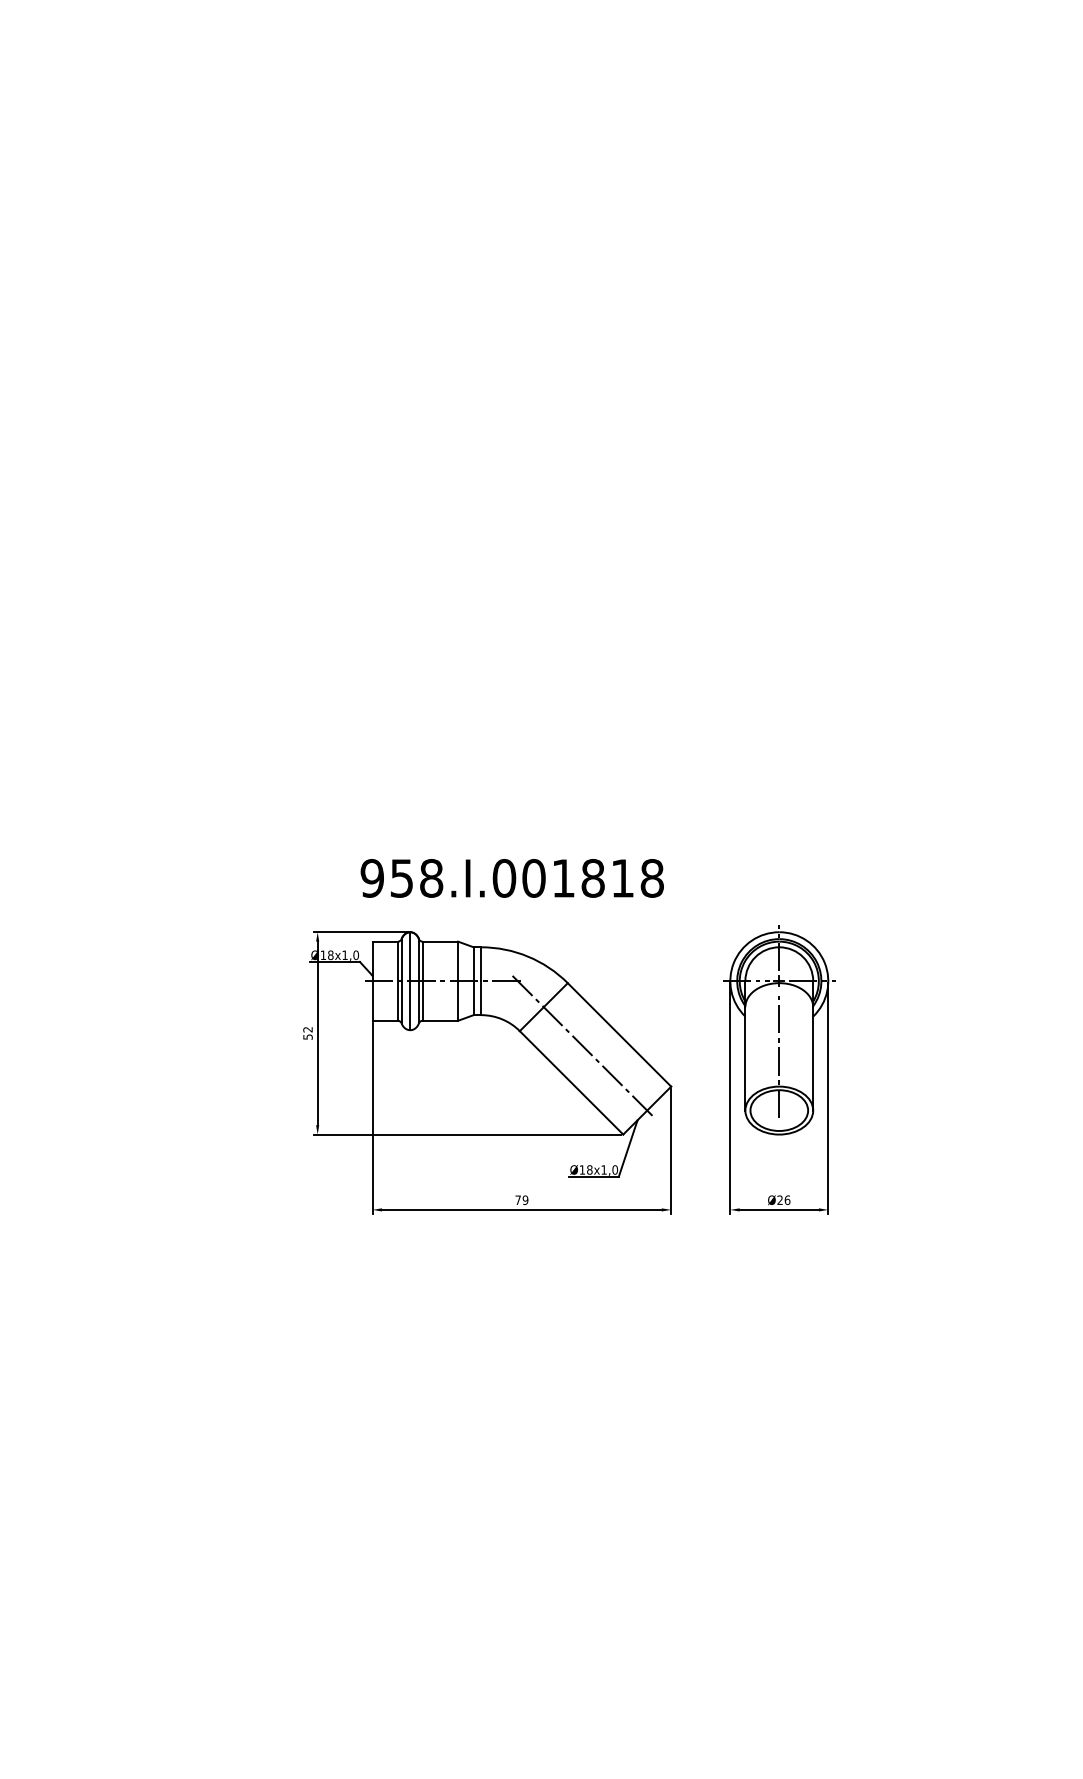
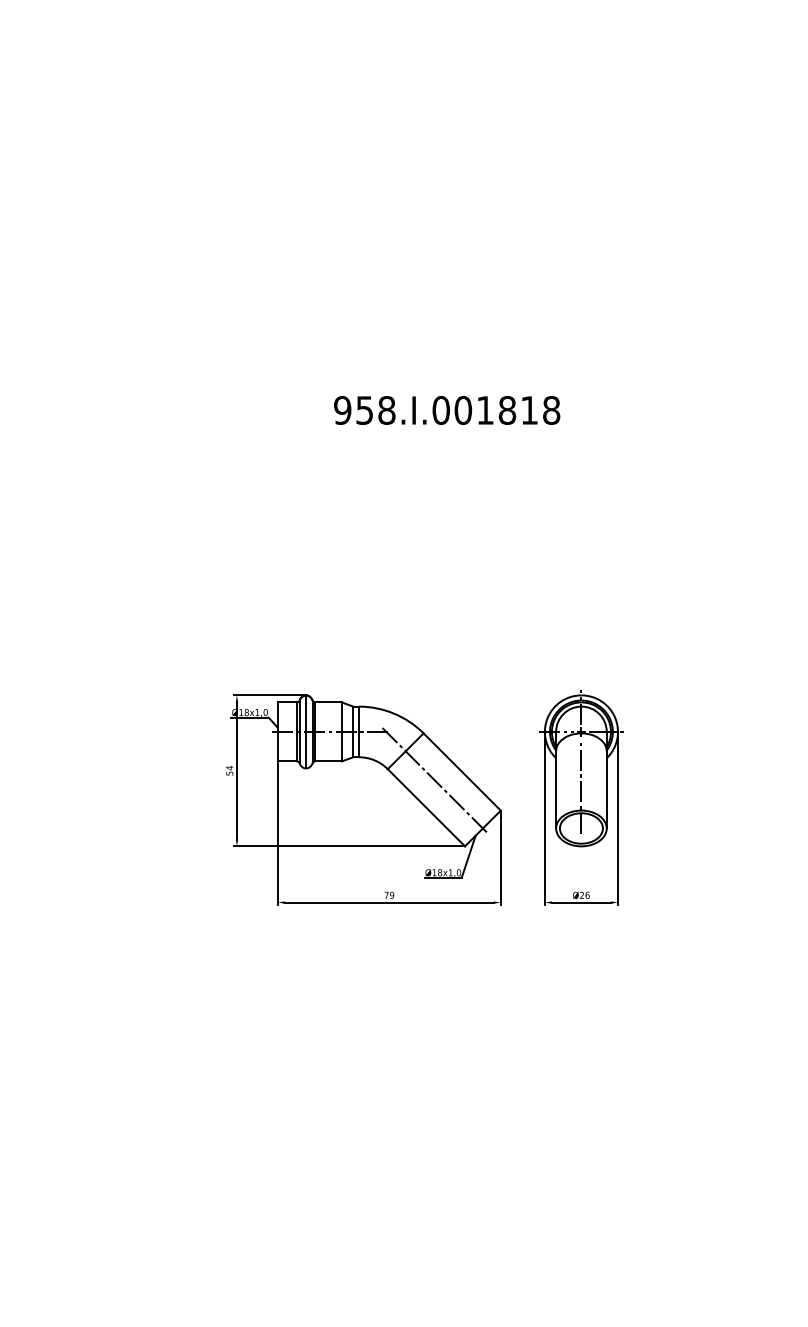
text: (511, 878) -> (446, 410), moved
text: (307, 1029) -> (229, 767), 52 -> 54

